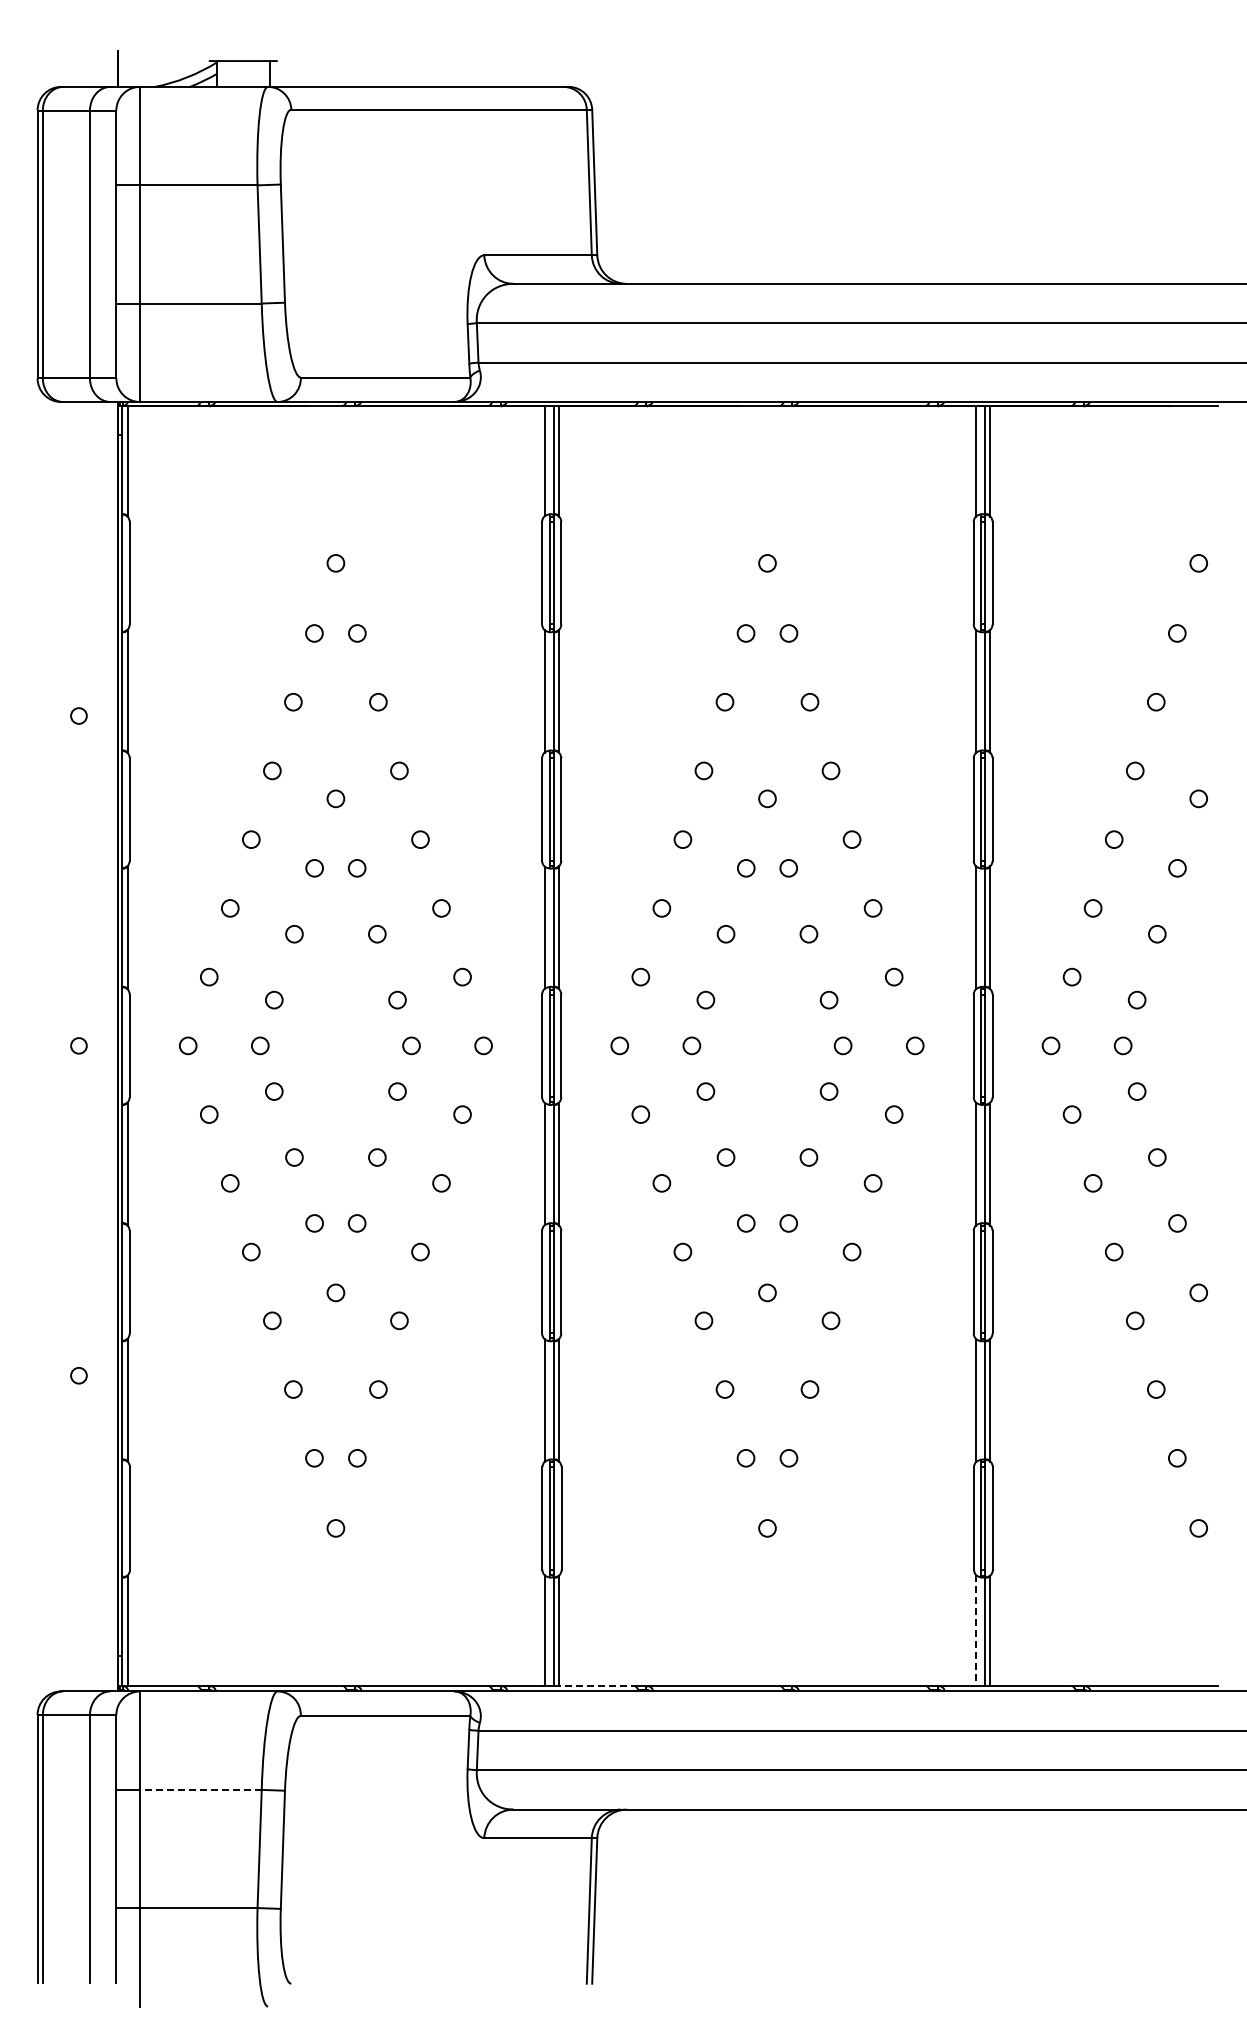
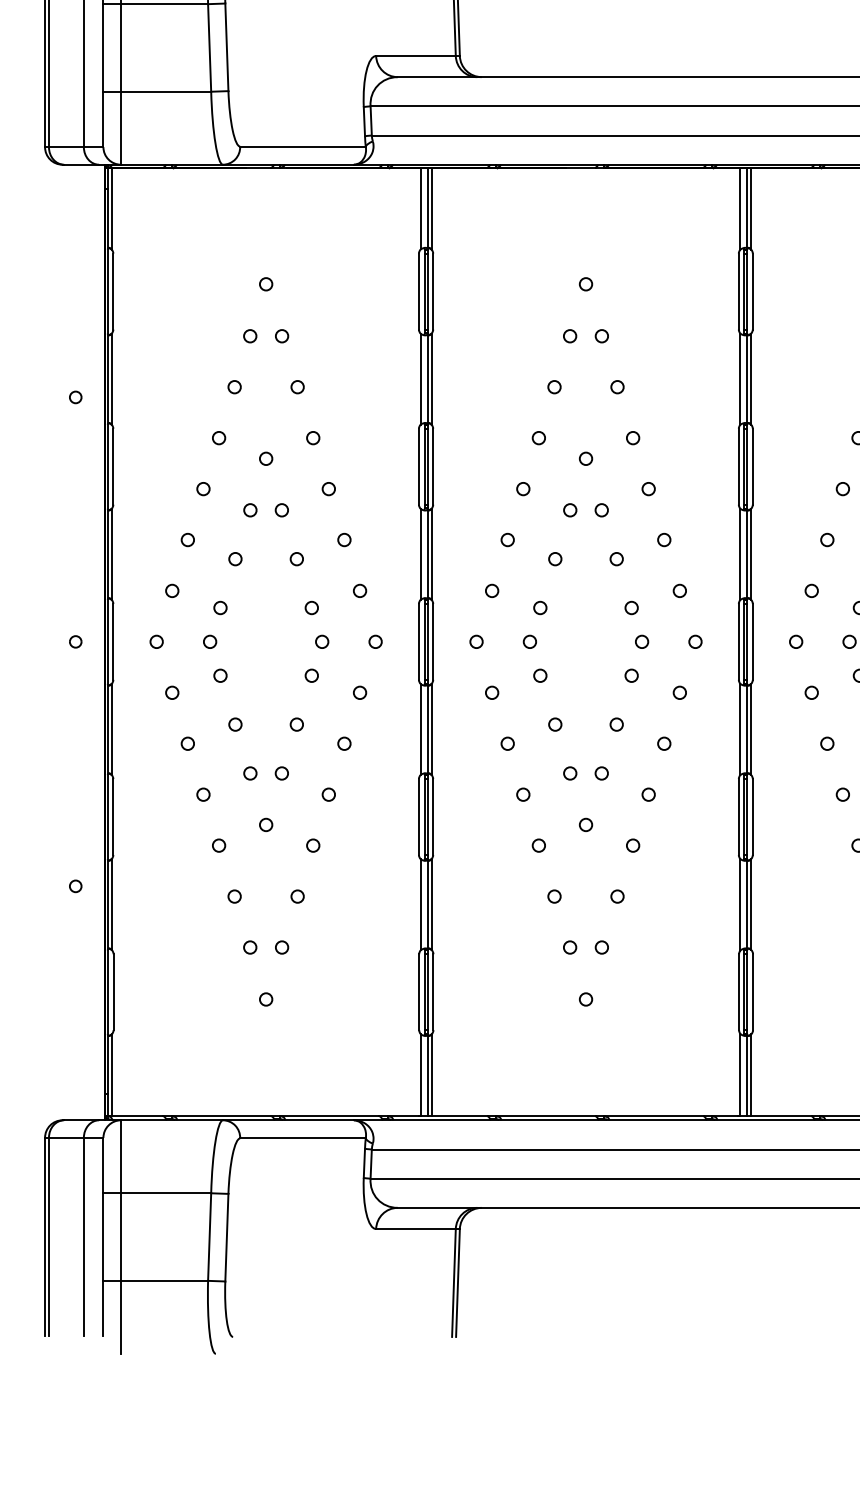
line: (975, 1630) -> (740, 1075), dashed -> solid
line: (594, 1685) -> (457, 1115), dashed -> solid
line: (200, 1789) -> (165, 1192), dashed -> solid

